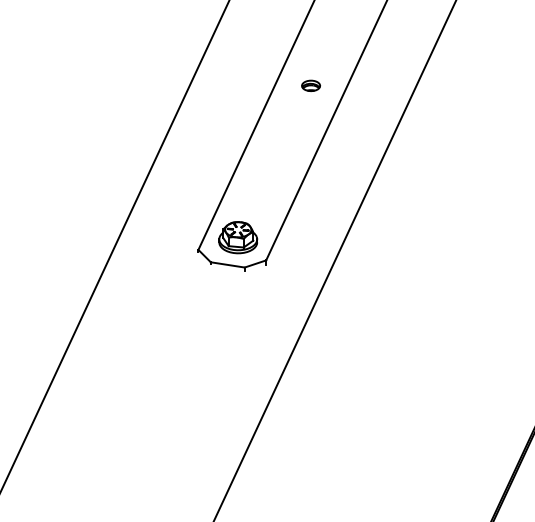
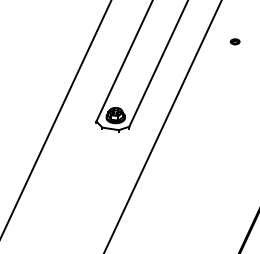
part: (309, 85) -> (234, 41), moved

